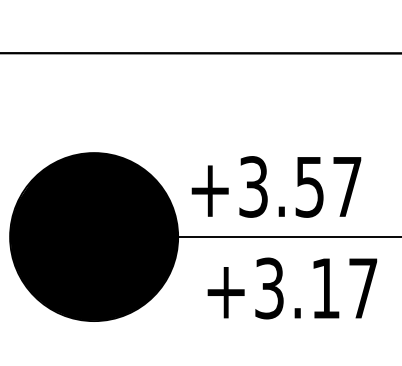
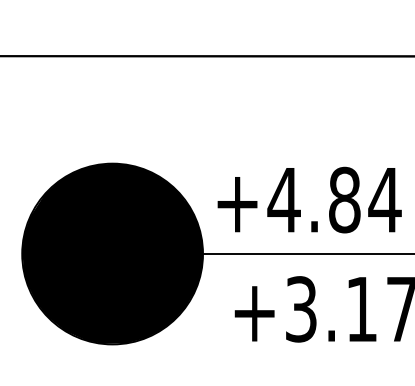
text: (299, 186) -> (333, 199), +3.57 -> +4.84

